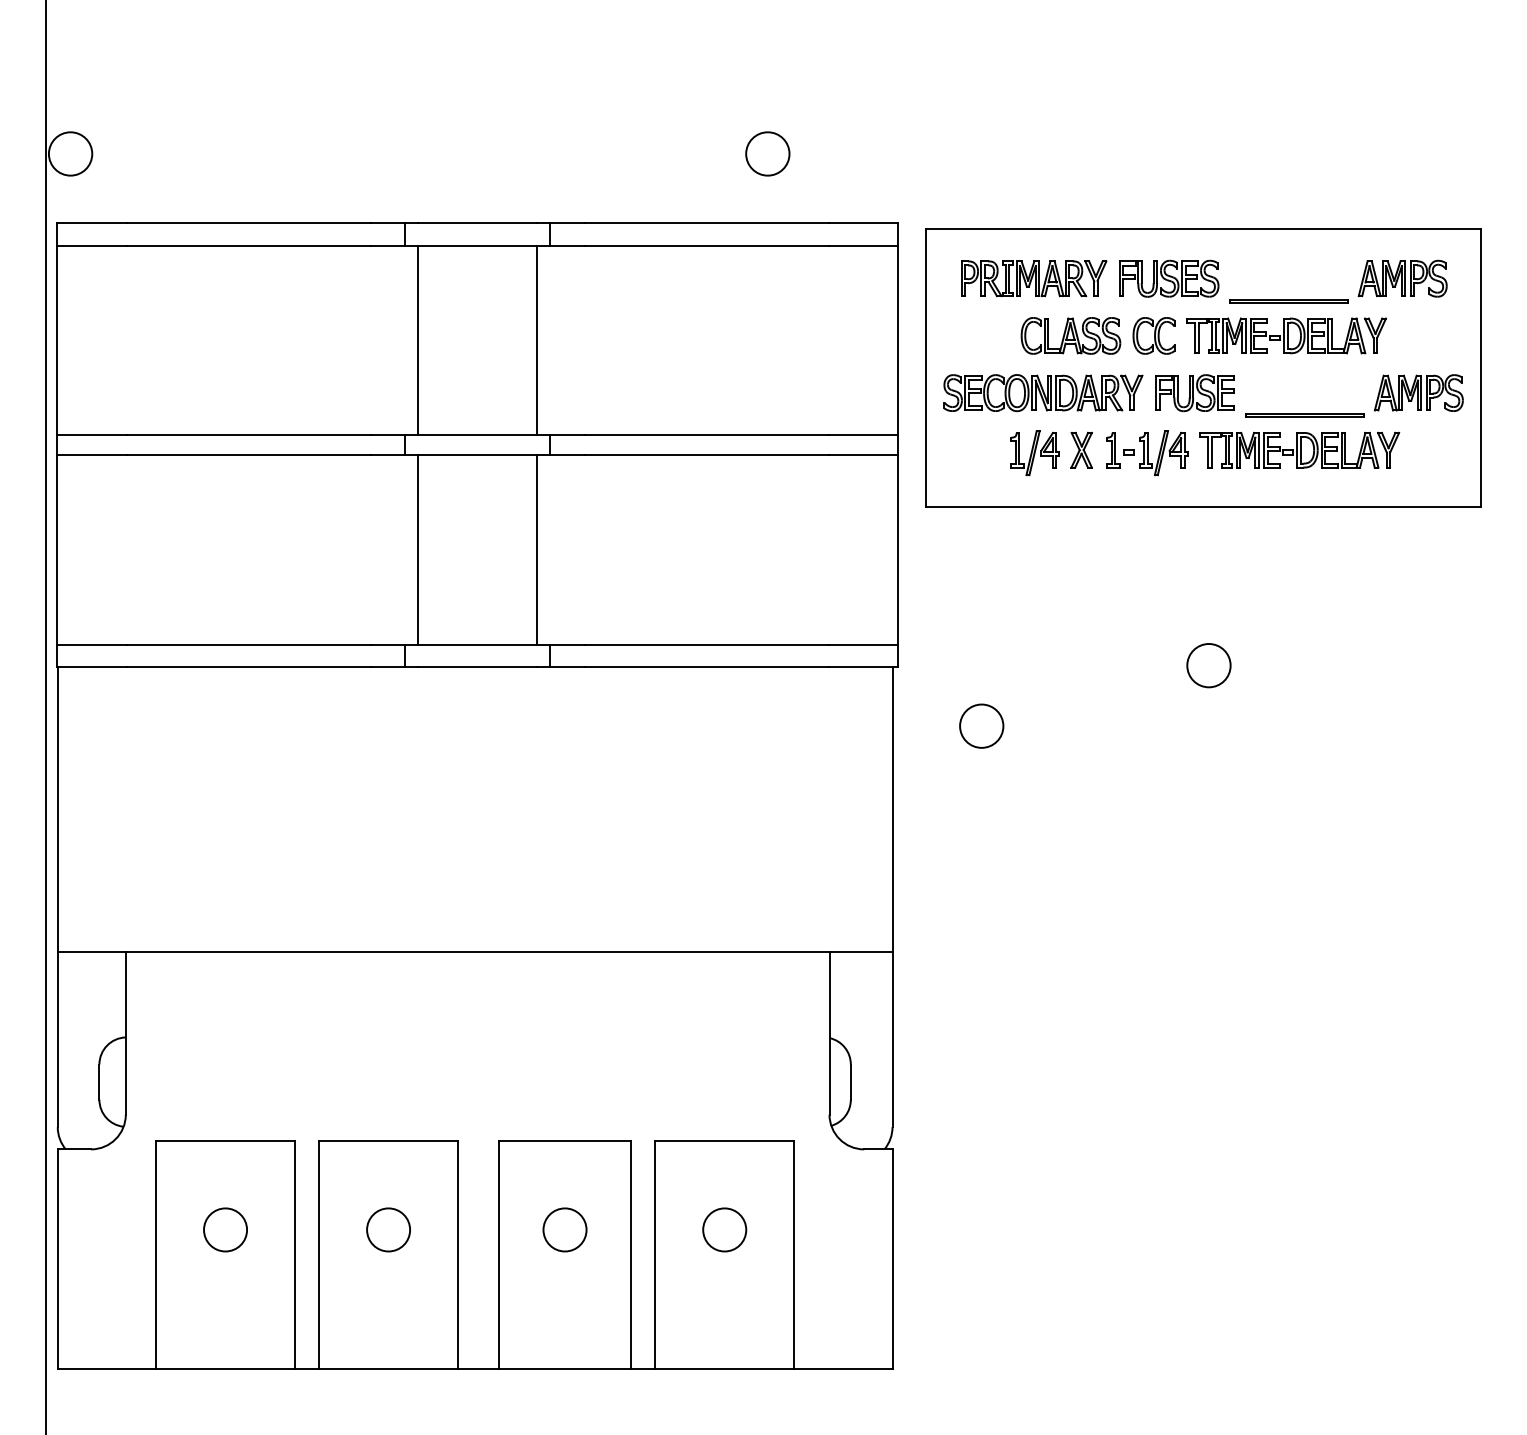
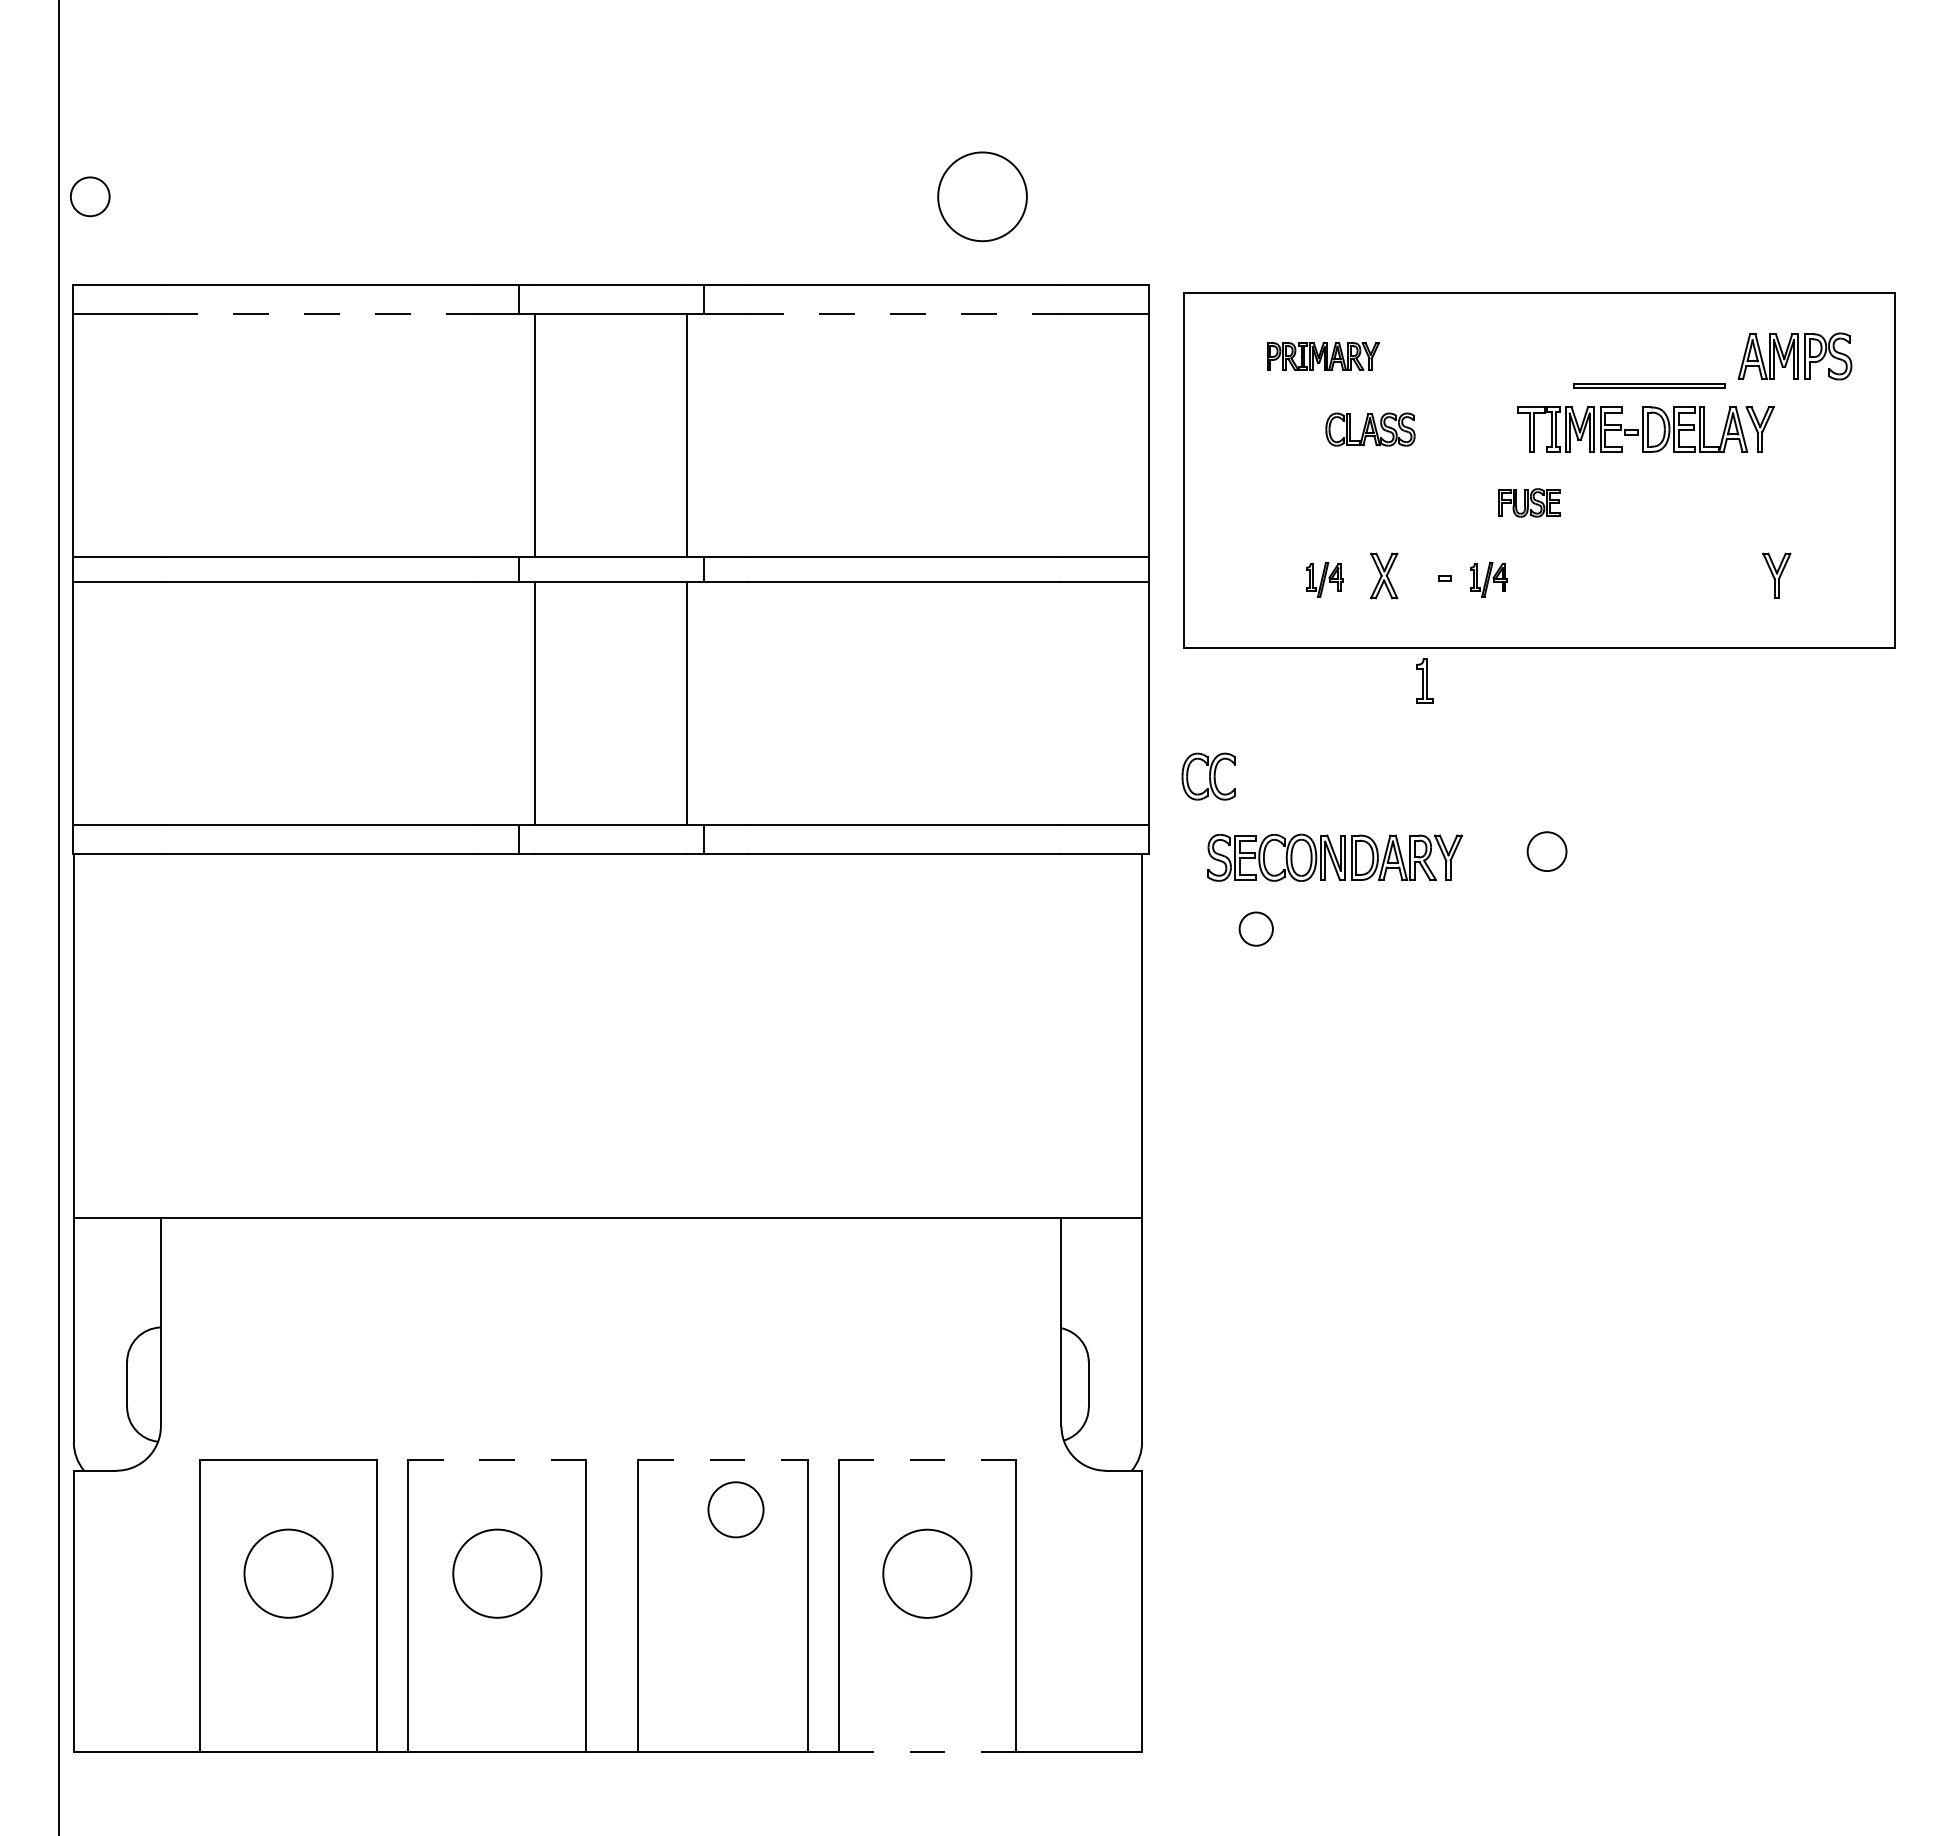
circle: (70, 153) -> (89, 196), size x0.7
circle: (767, 153) -> (982, 196), size x1.6
line: (248, 245) -> (318, 314), solid -> dashed
line: (706, 245) -> (904, 314), solid -> dashed
part: (1034, 278) -> (1323, 356), size x0.6
part: (1169, 278) -> (1496, 356), removed
part: (1070, 335) -> (1370, 429), size x0.7
part: (1153, 335) -> (1208, 776), moved
part: (1042, 392) -> (1334, 857), moved
part: (1195, 392) -> (1529, 502), size x0.6
part: (1418, 392) -> (1815, 502), removed
part: (1305, 415) -> (1670, 531), removed
part: (1113, 449) -> (1424, 680), moved
part: (1288, 449) -> (1649, 575), removed
part: (1035, 452) -> (1324, 579), size x0.6
part: (1163, 452) -> (1488, 579), size x0.6
circle: (1208, 665) -> (1546, 851), size x0.7
circle: (981, 725) -> (1256, 928), size x0.6
line: (388, 1141) -> (497, 1460), solid -> dashed
line: (565, 1141) -> (723, 1460), solid -> dashed
line: (724, 1141) -> (927, 1460), solid -> dashed
circle: (225, 1229) -> (288, 1573), size x1.6
circle: (388, 1229) -> (496, 1573), size x1.6
circle: (564, 1229) -> (735, 1509), moved
circle: (724, 1229) -> (926, 1573), size x1.6
line: (724, 1368) -> (927, 1751), solid -> dashed

